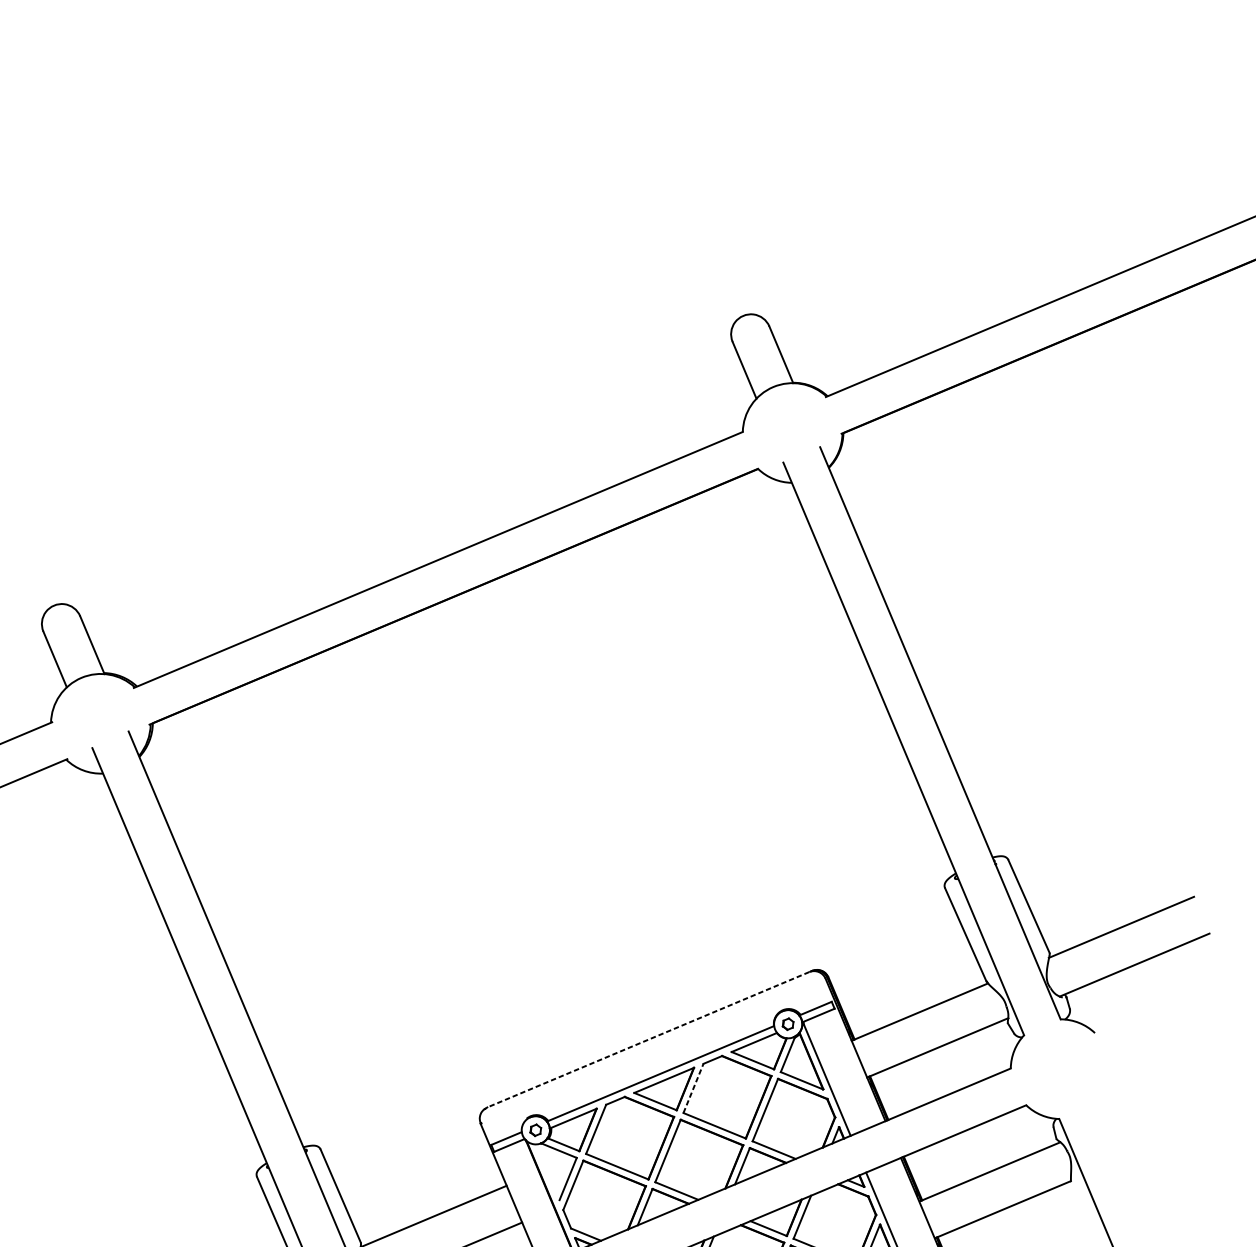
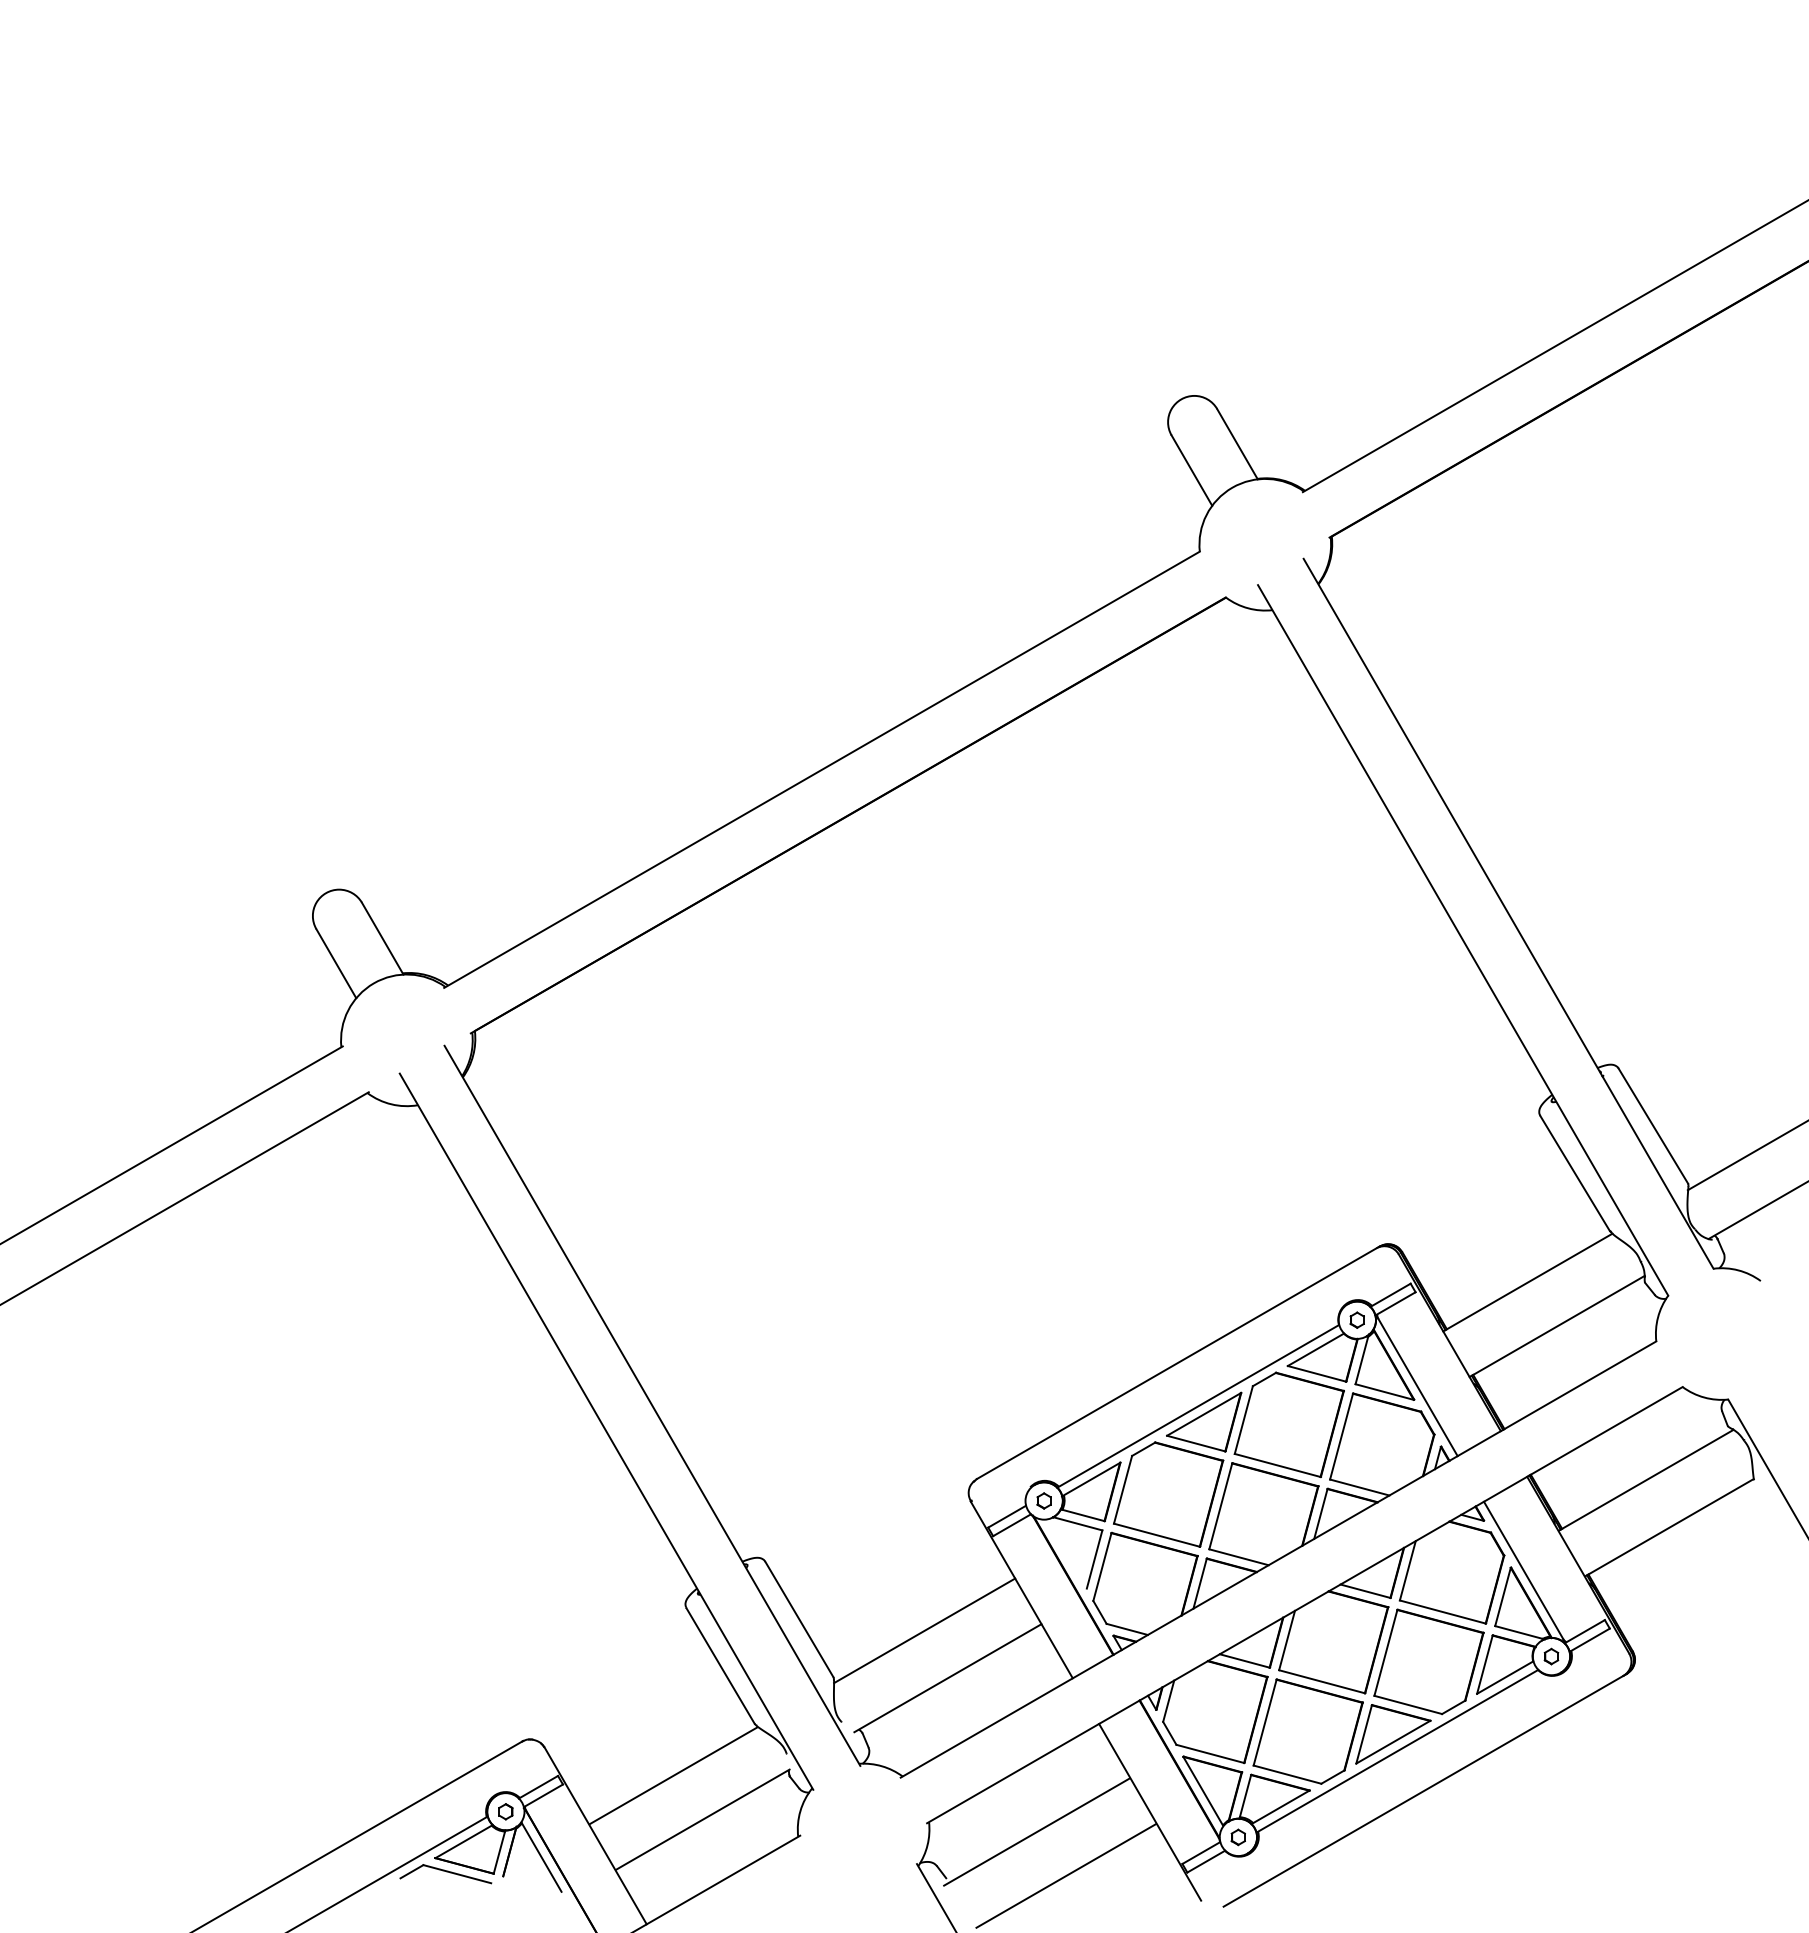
line: (648, 1039) -> (1176, 1363), dashed -> solid
line: (693, 1087) -> (1243, 1419), dashed -> solid

